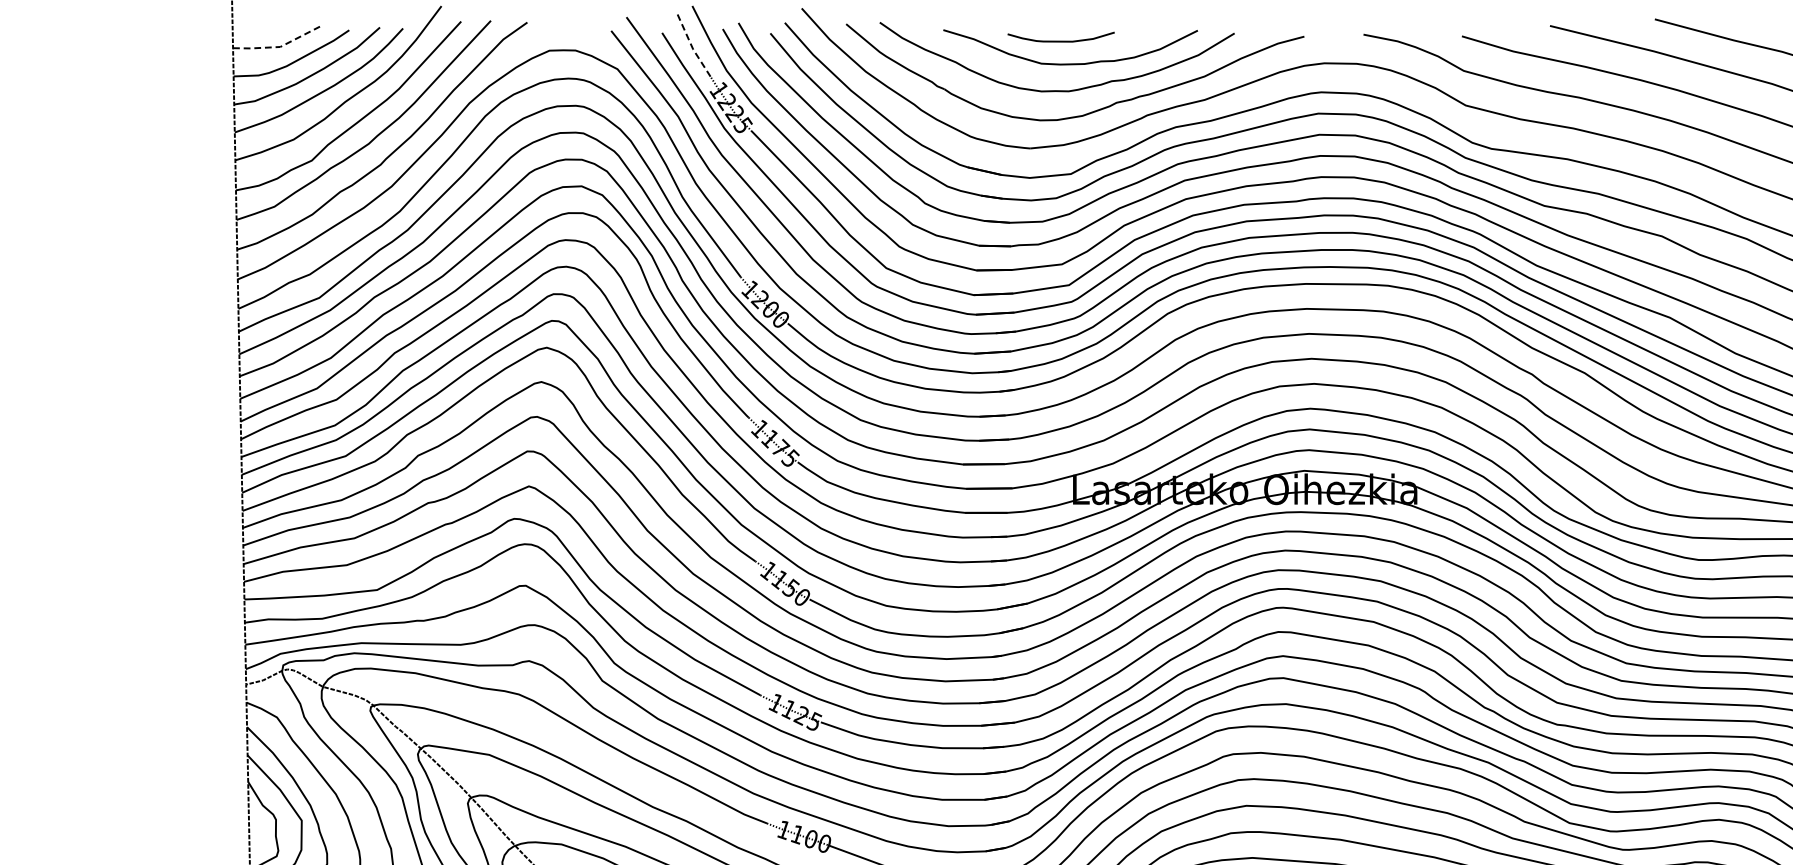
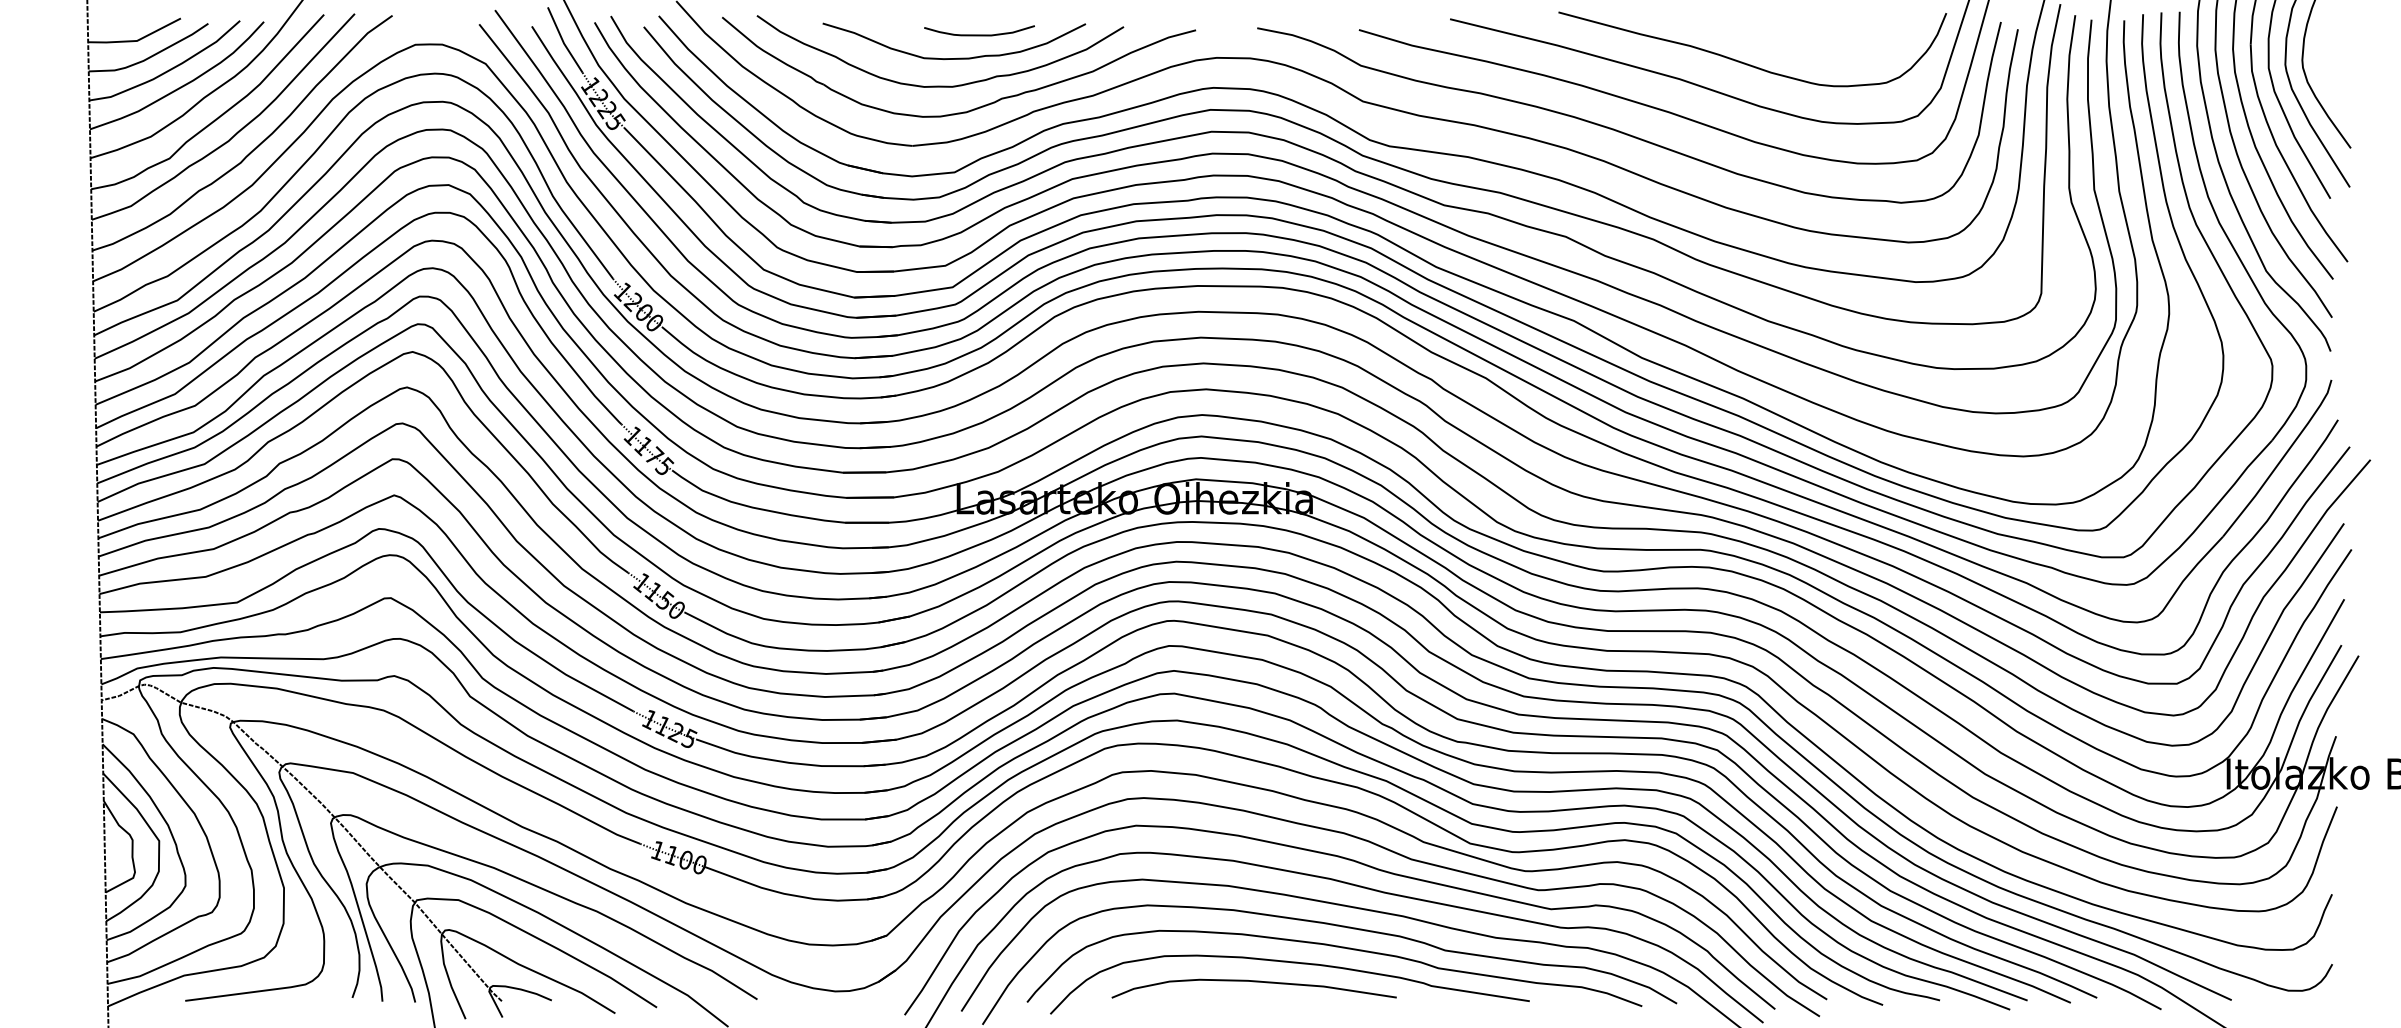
curve: (1061, 40) -> (979, 34), moved
line: (280, 46) -> (137, 40), dashed -> solid
line: (692, 47) -> (563, 41), dashed -> solid

